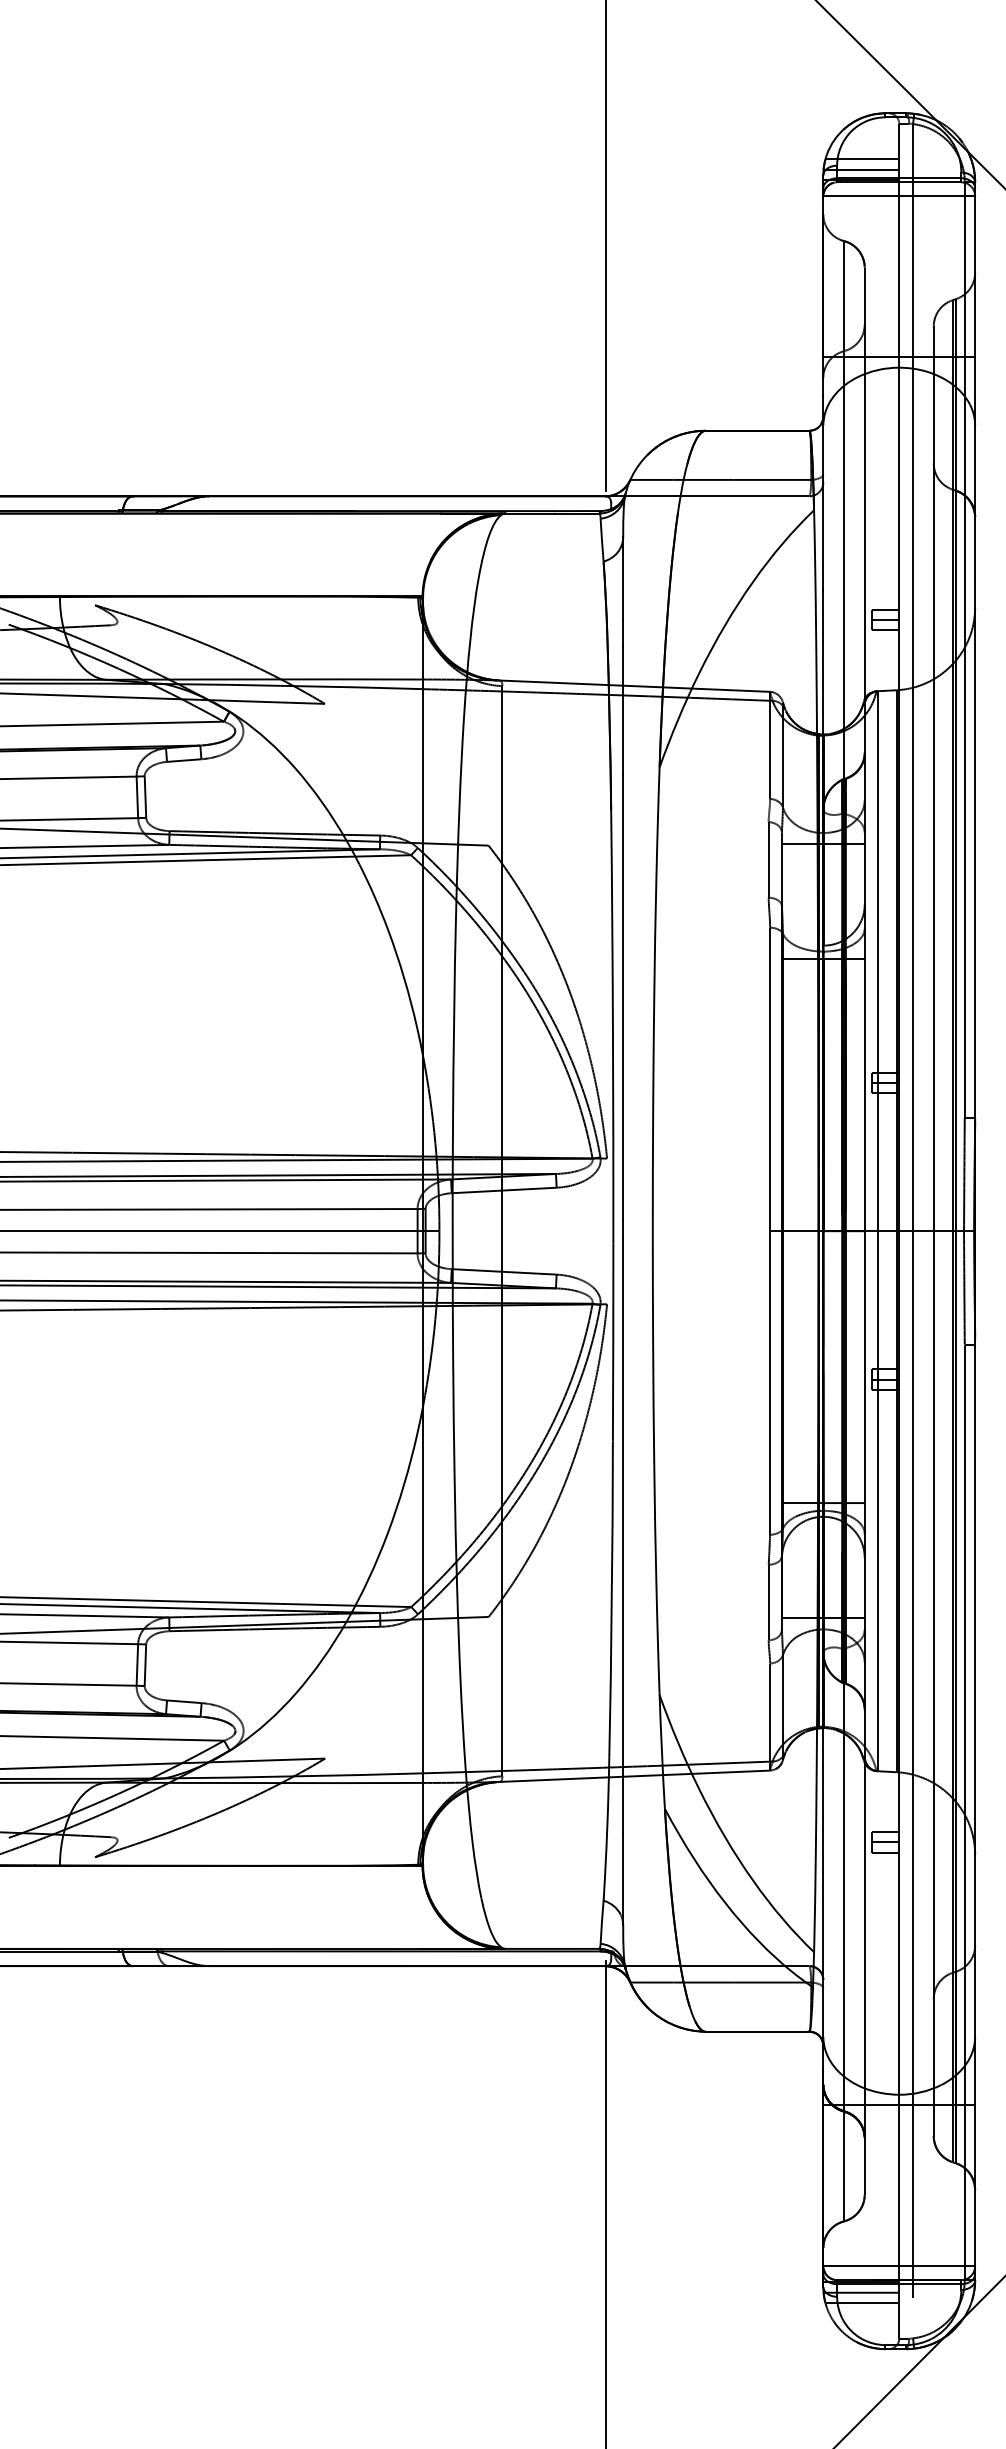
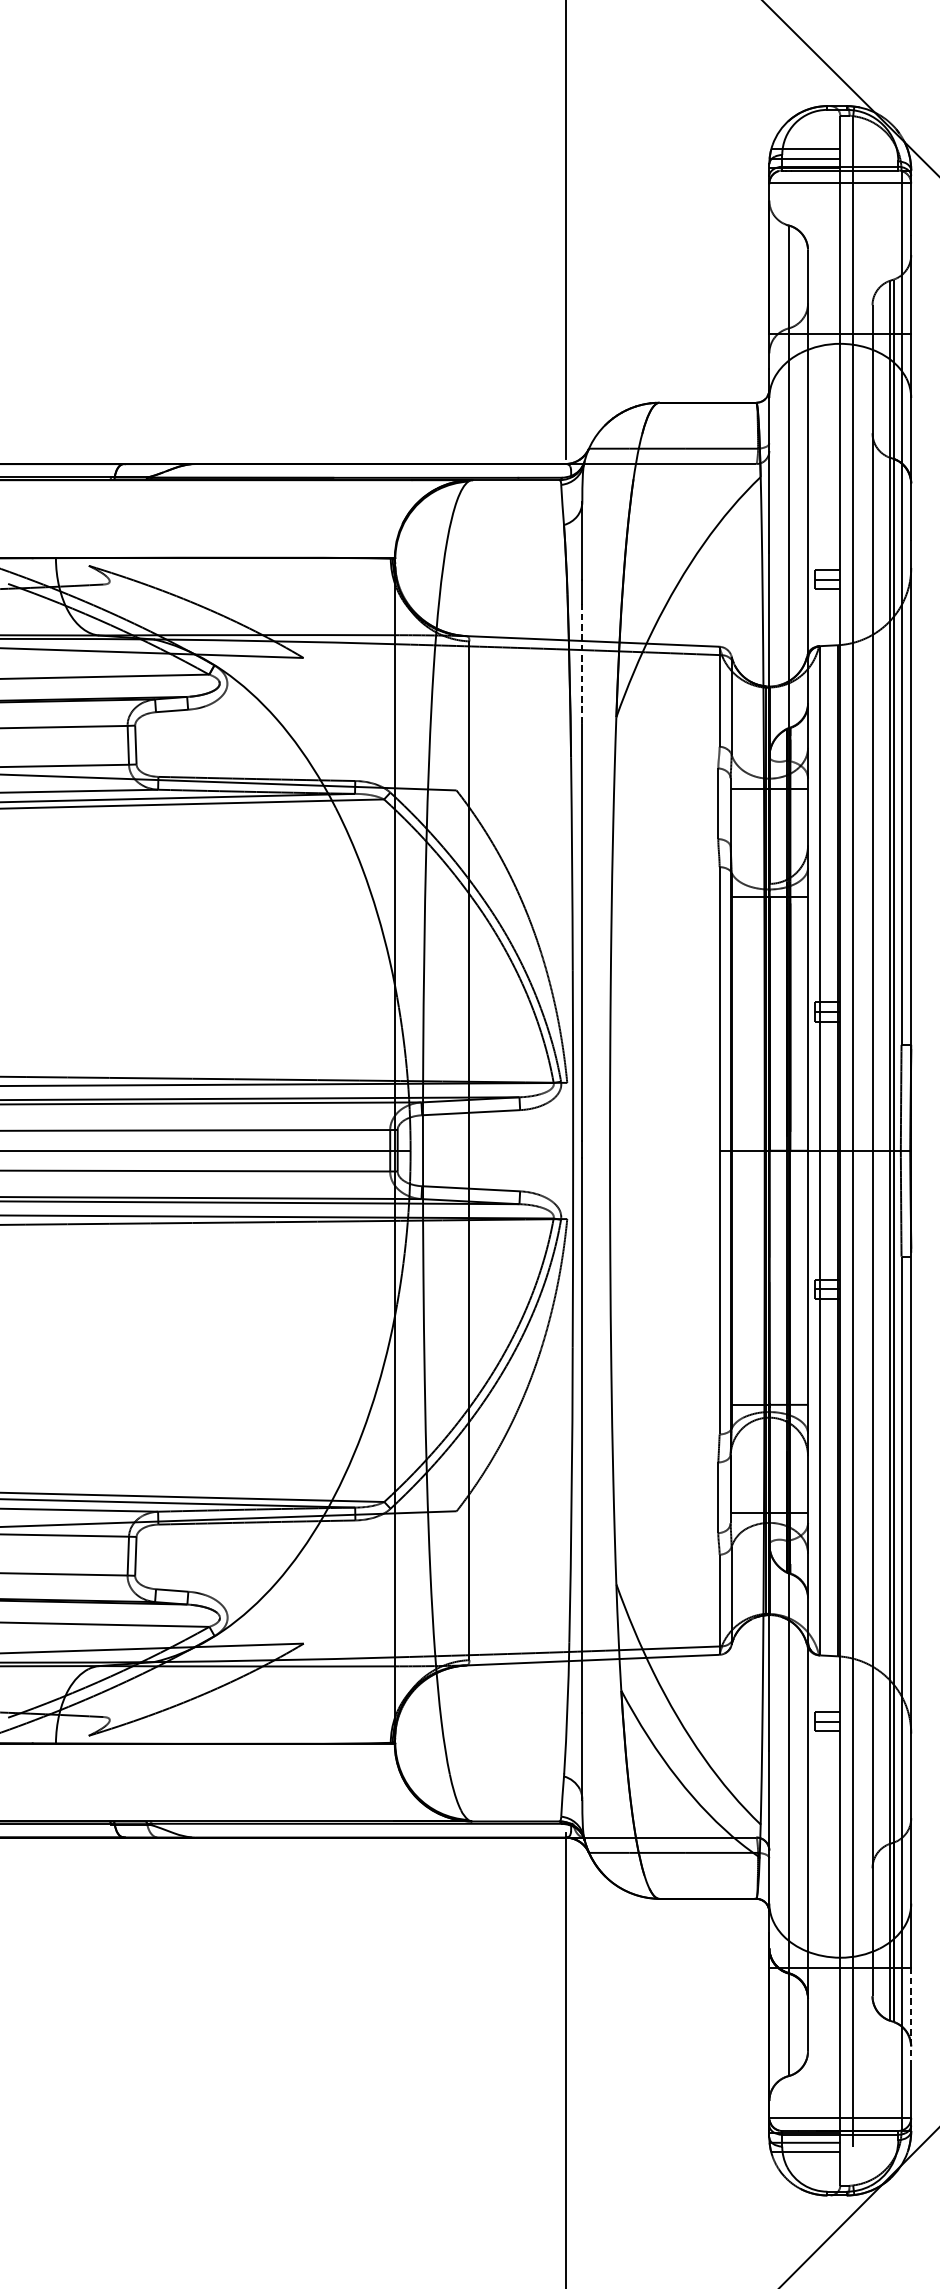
line: (623, 710) -> (582, 664), solid -> dashed
line: (975, 2158) -> (911, 2017), solid -> dashed

